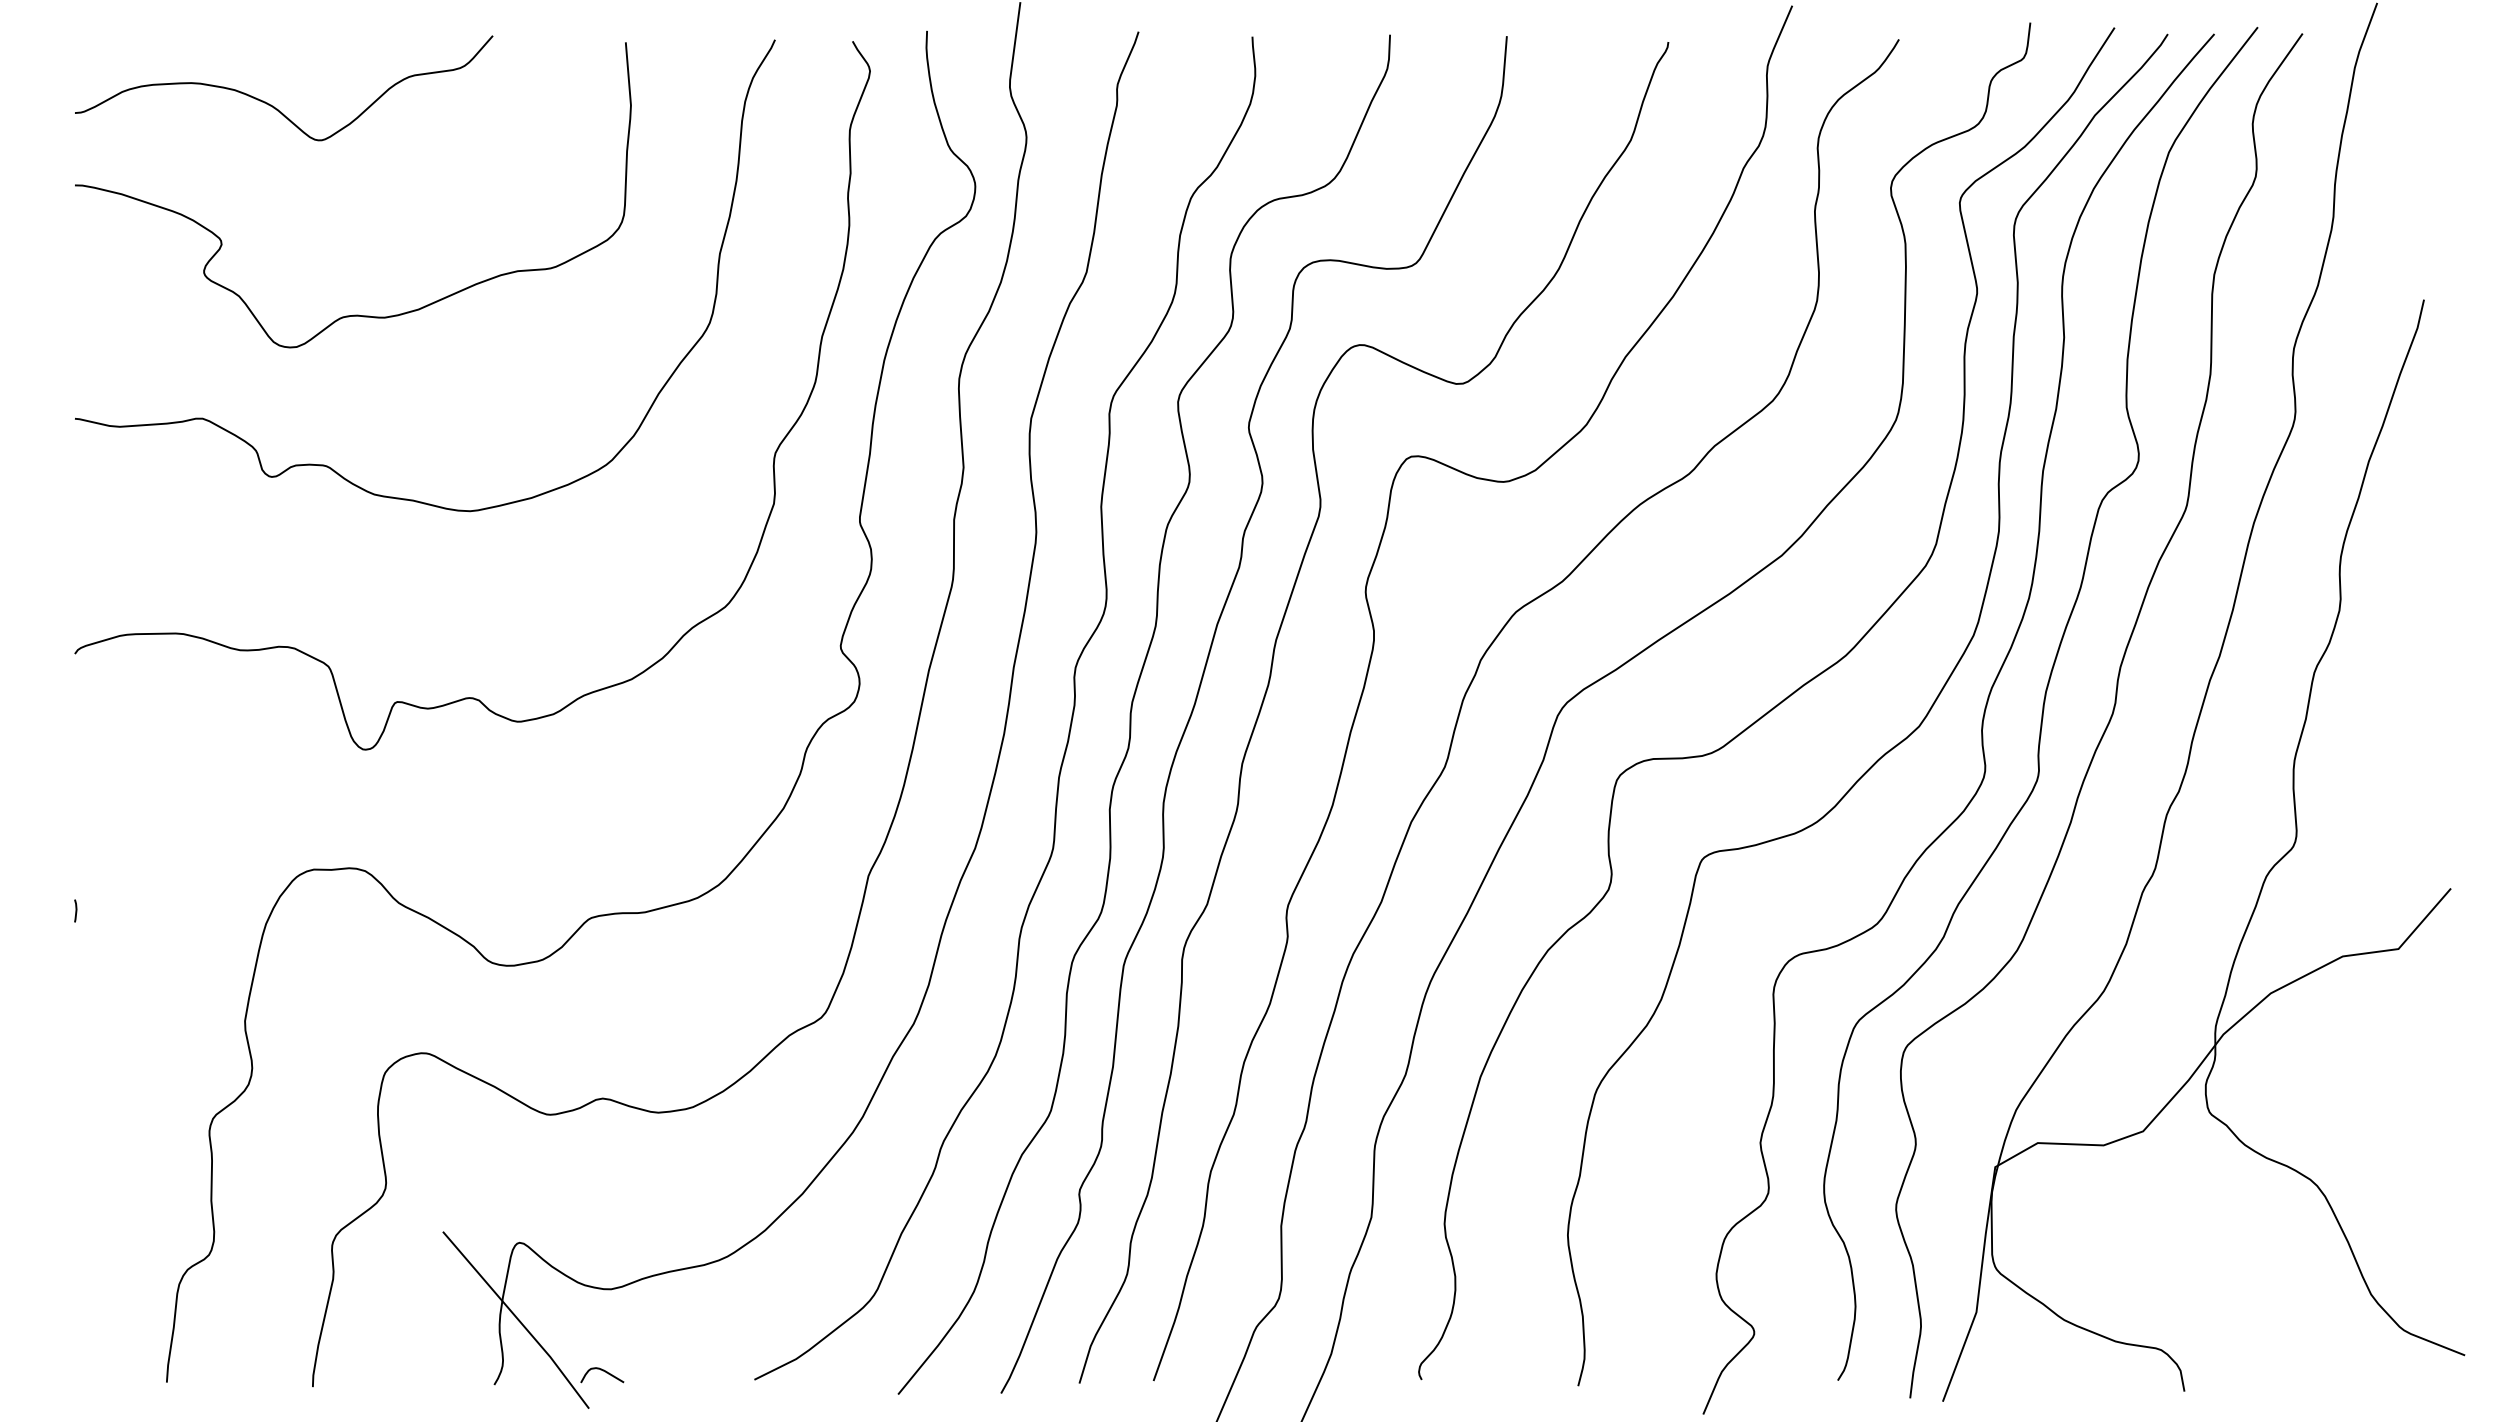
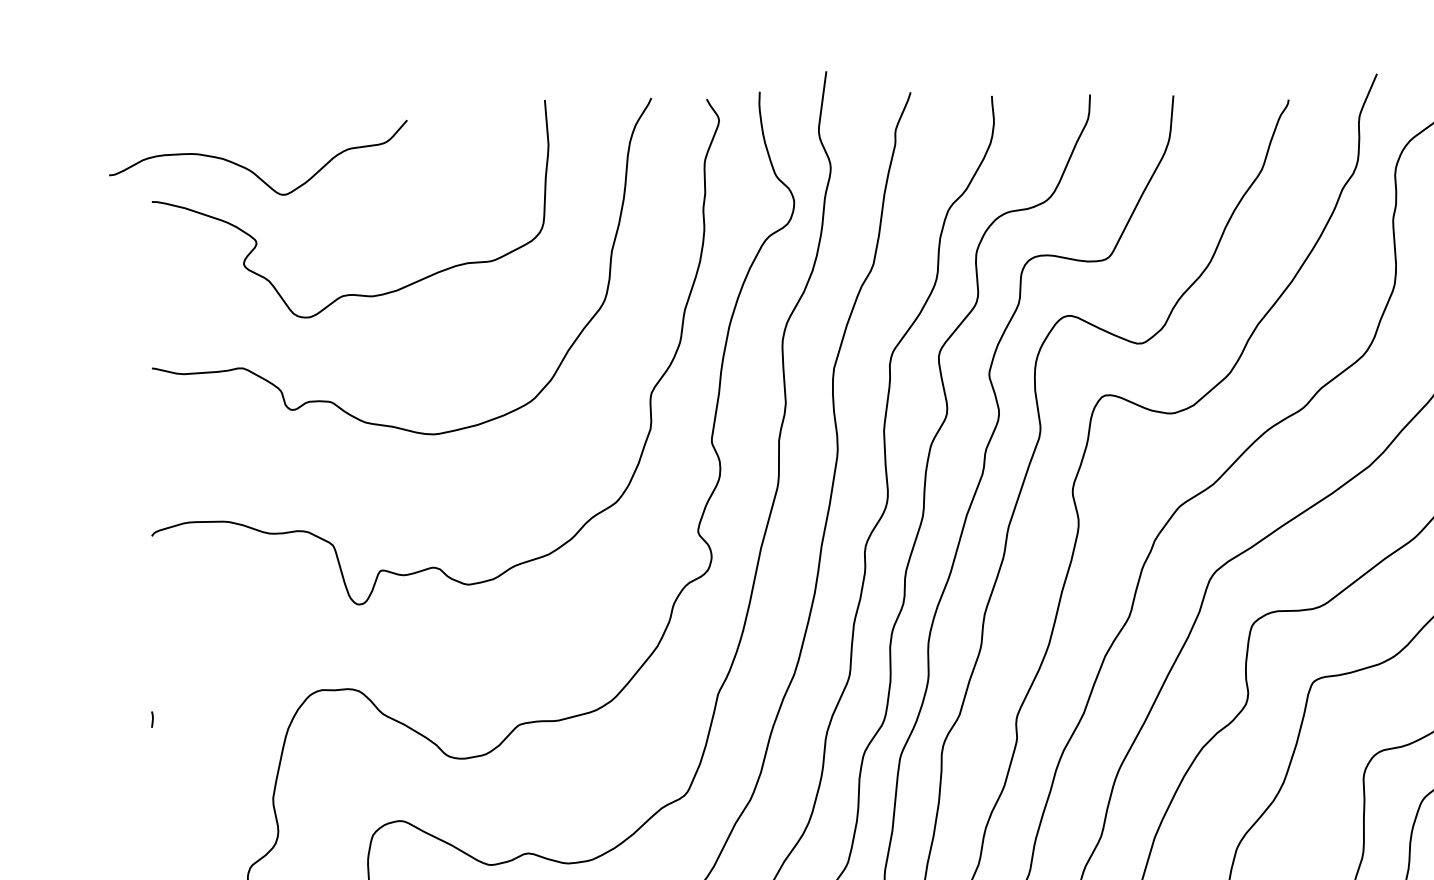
curve: (274, 106) -> (251, 170), moved

